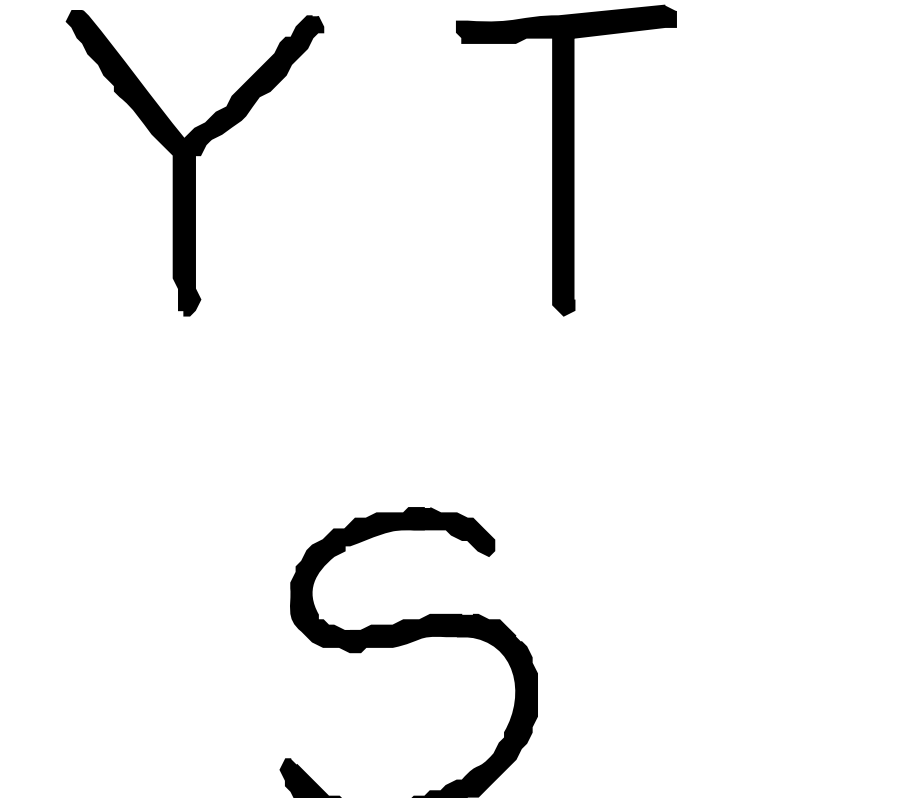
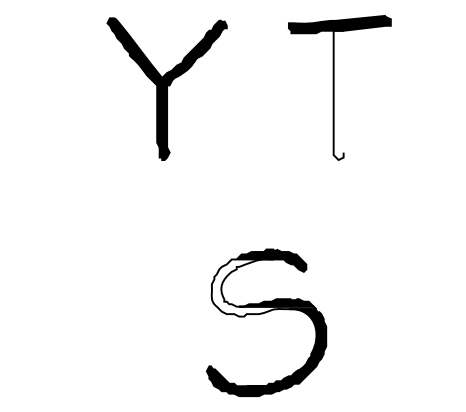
fill: (563, 176) -> (338, 95), removed
fill: (402, 589) -> (263, 287), removed

